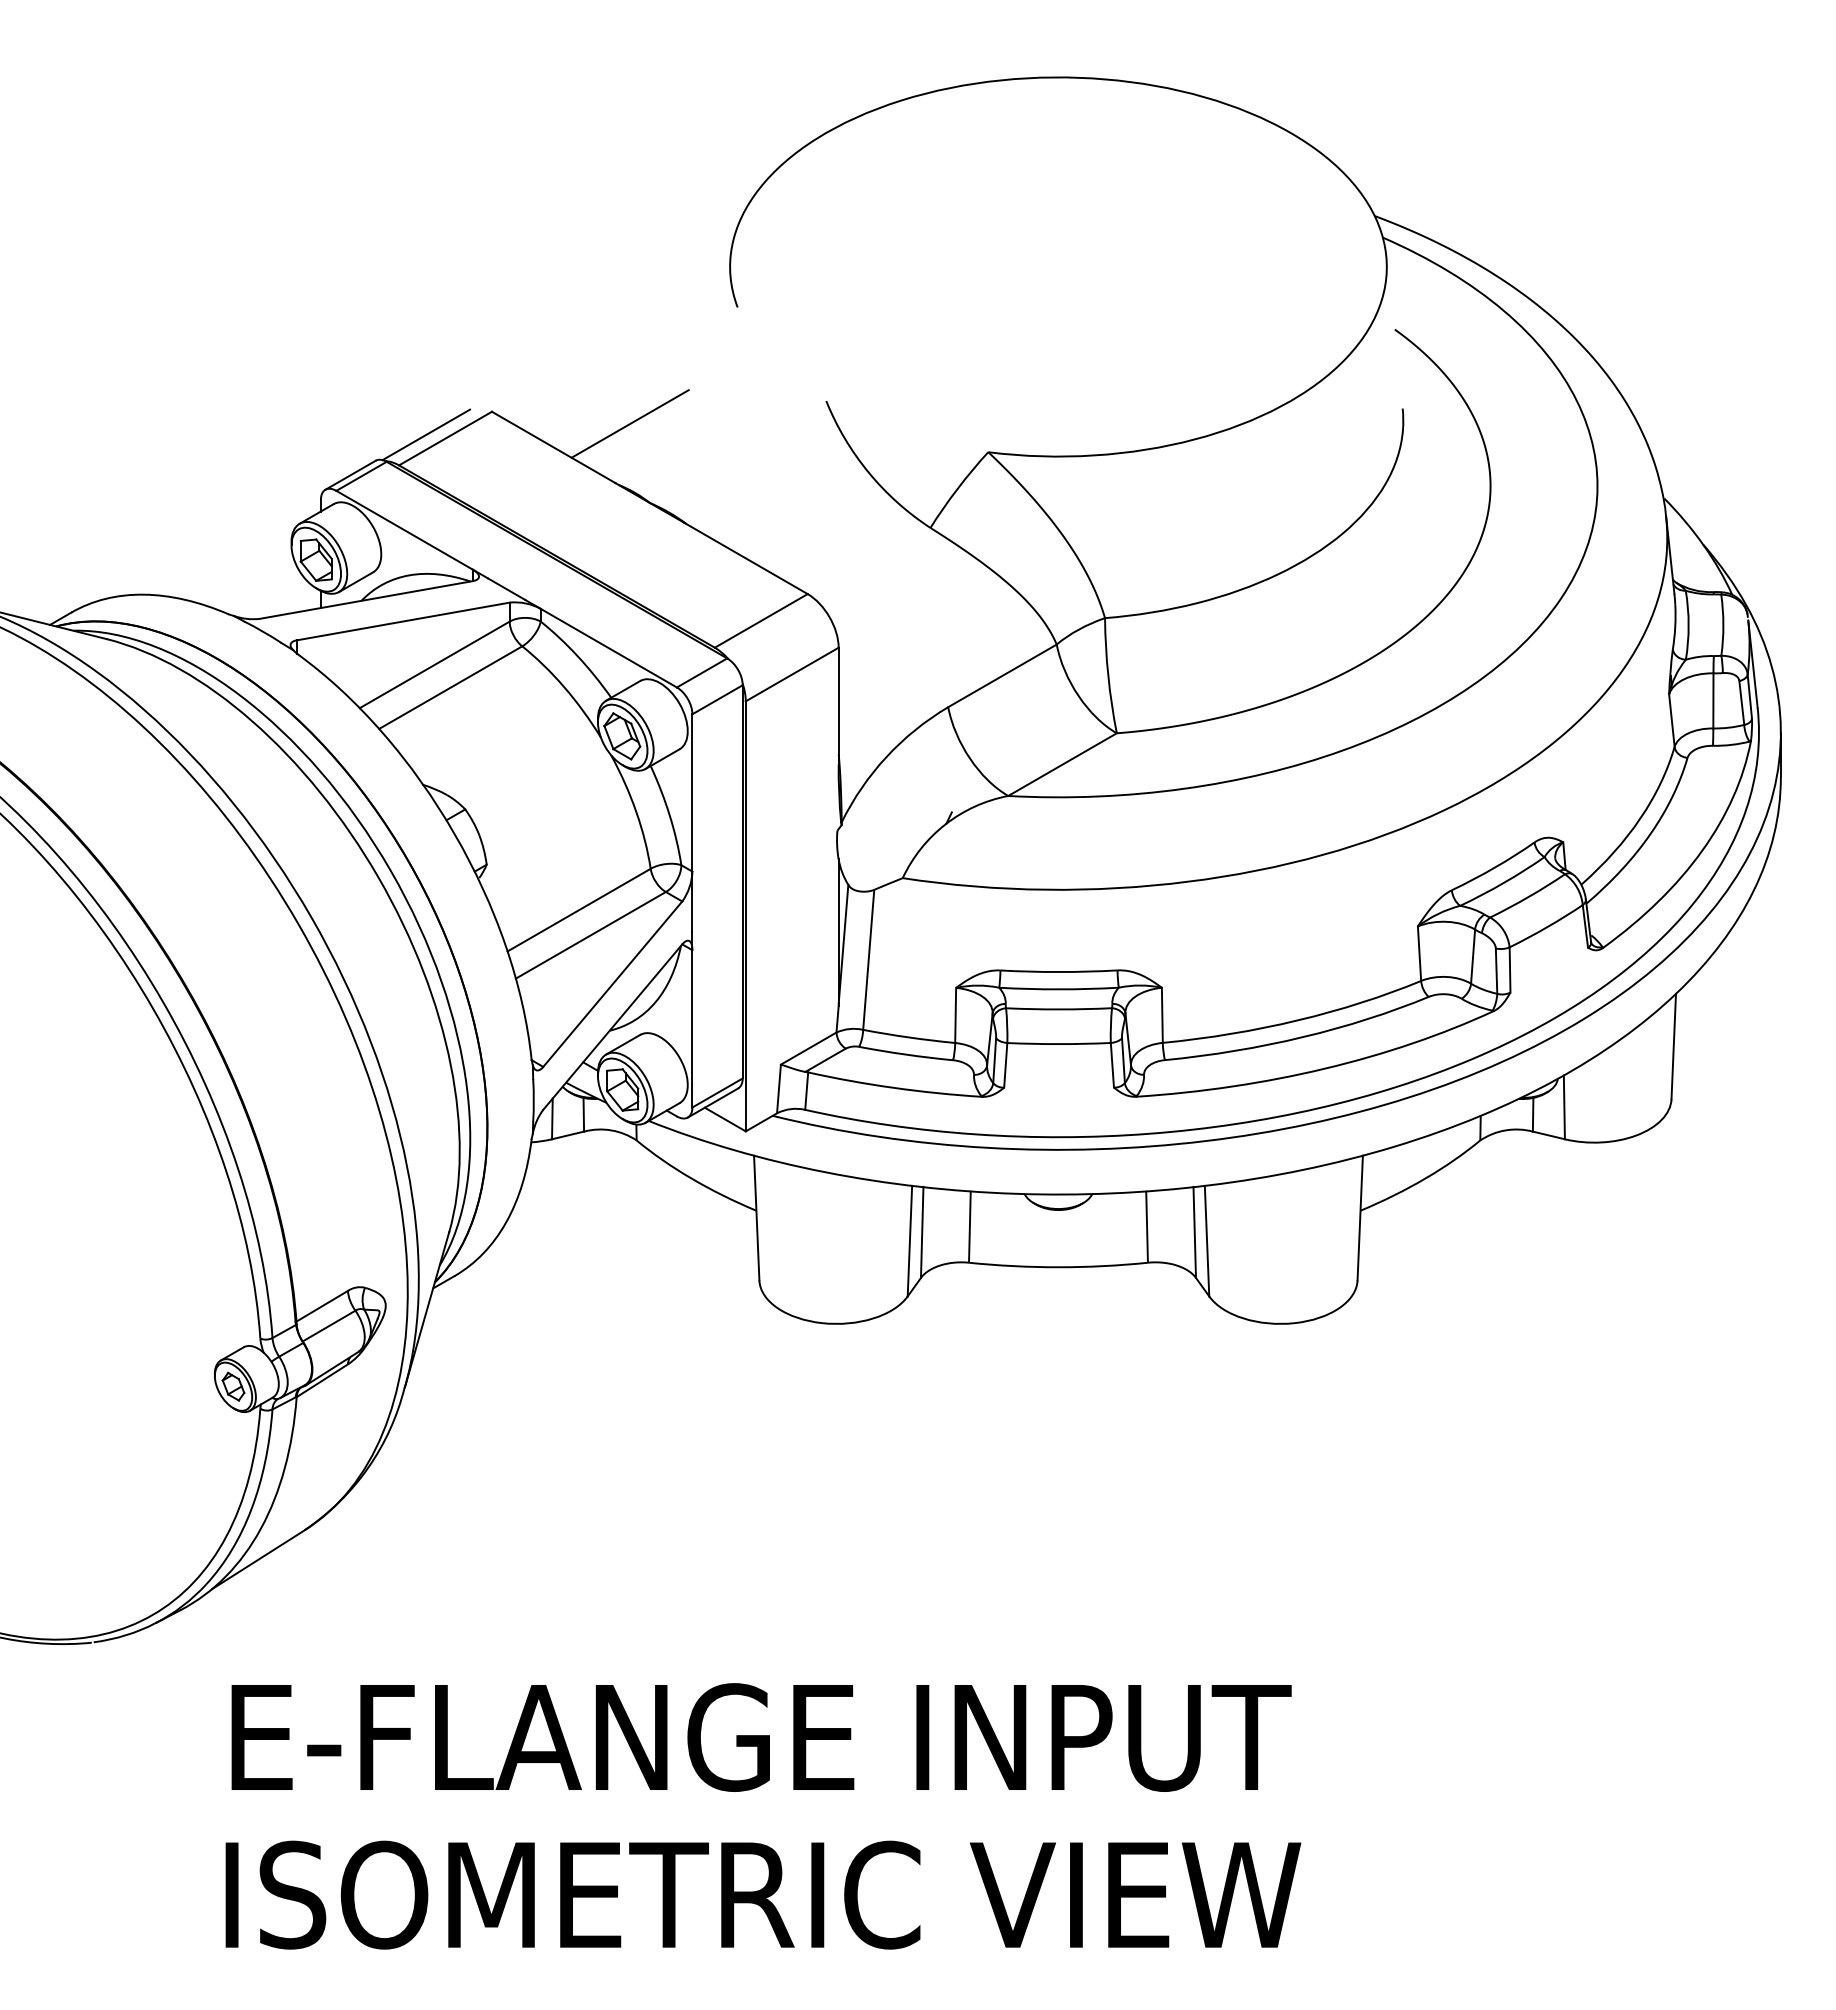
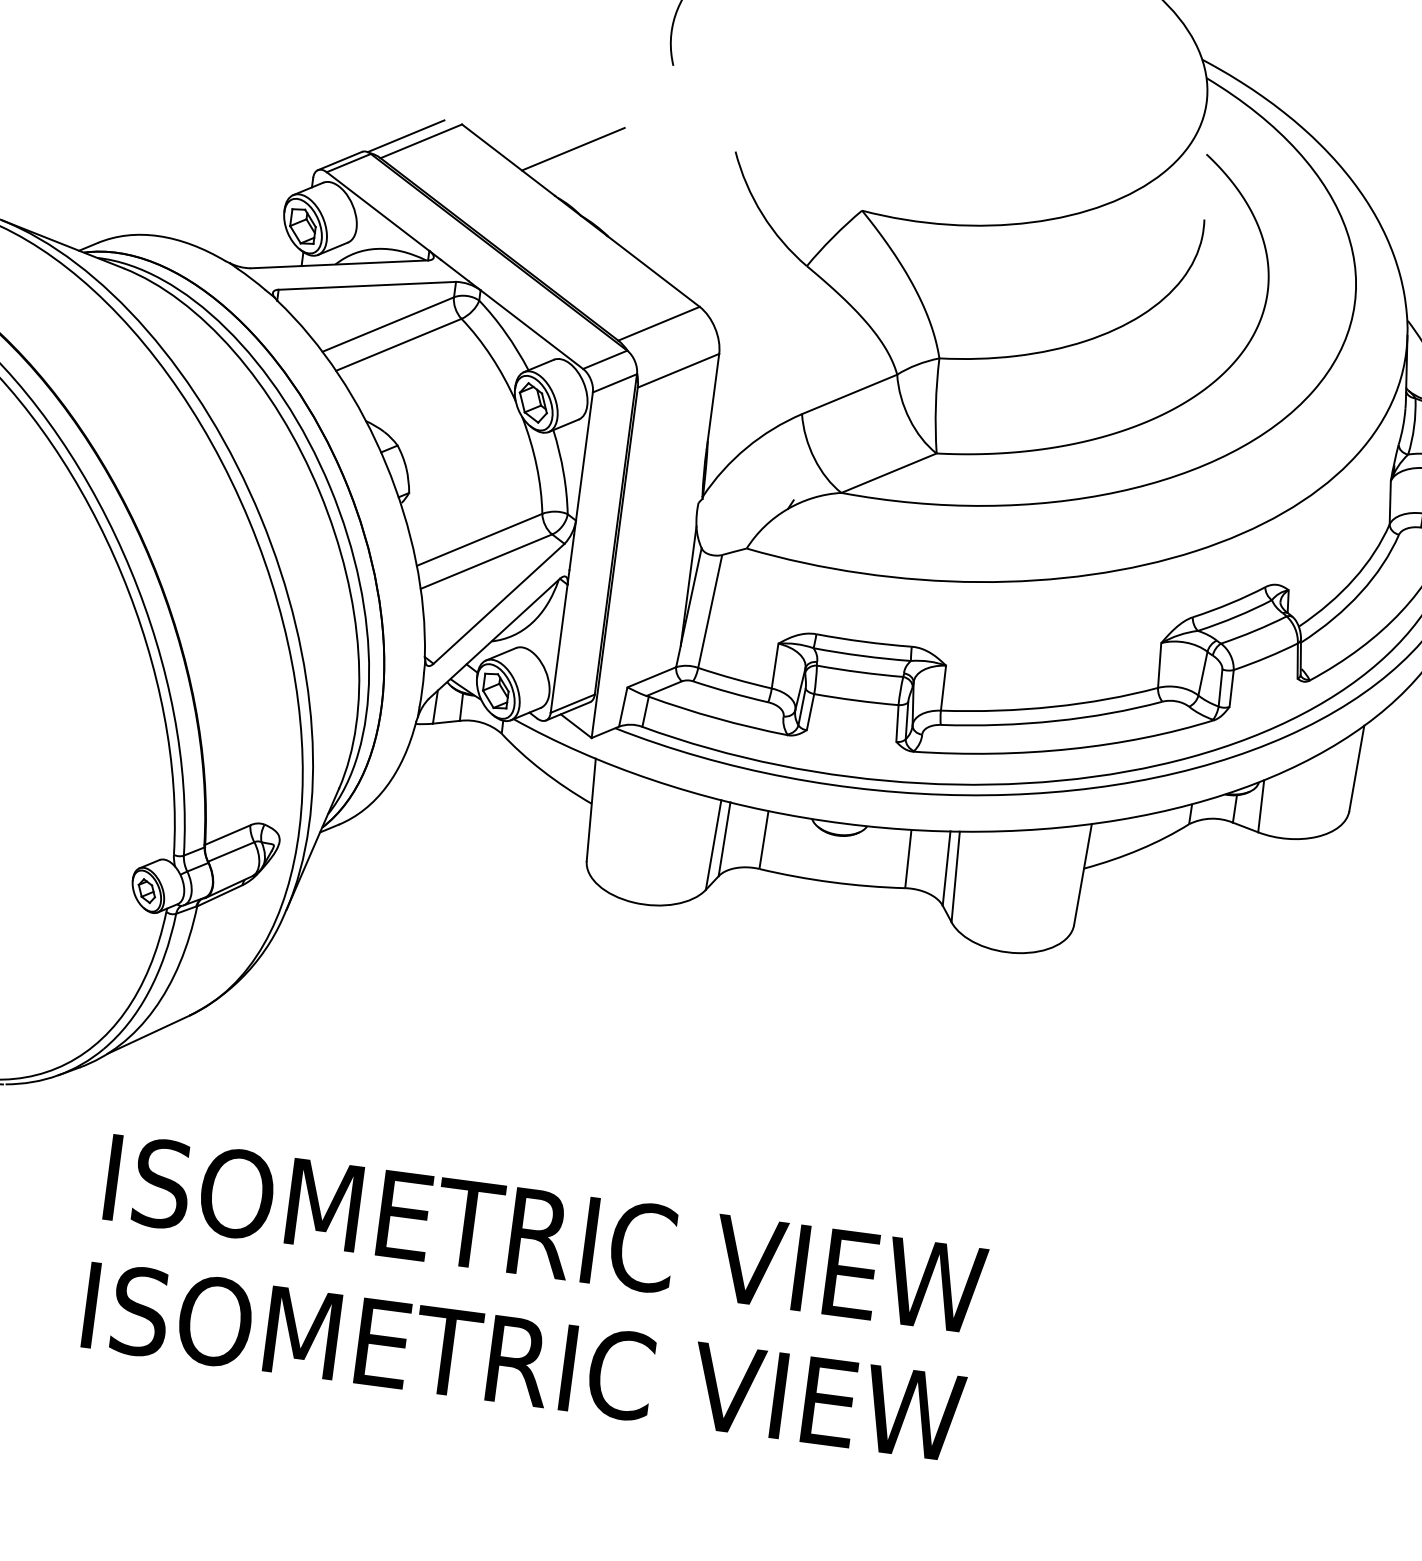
text: (775, 1737) -> (550, 1235), E-FLANGE INPUT -> ISOMETRIC VIEW

